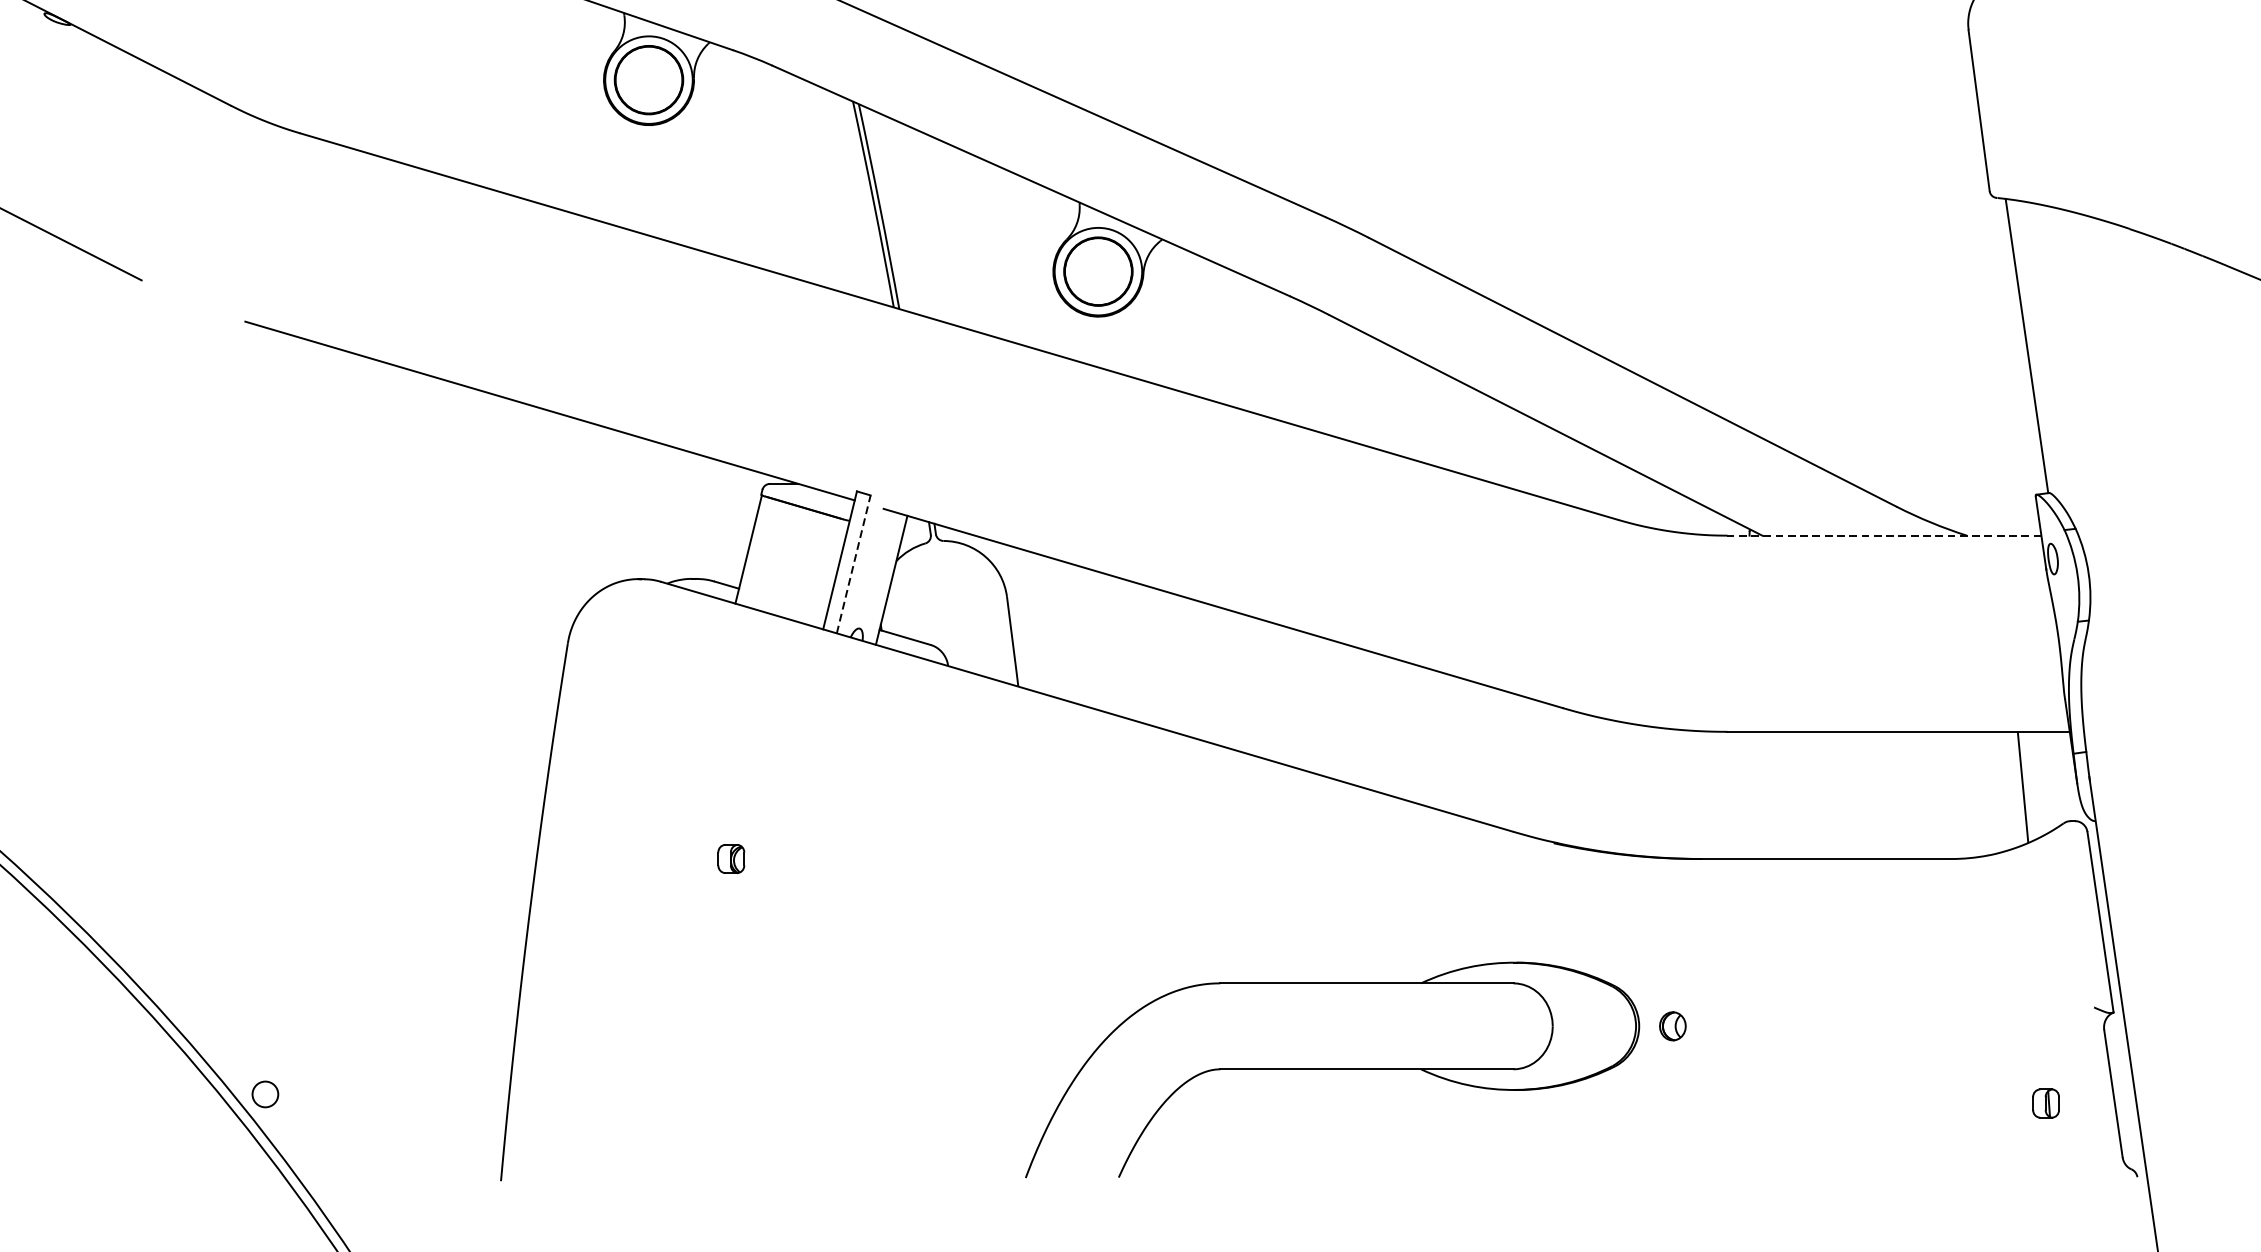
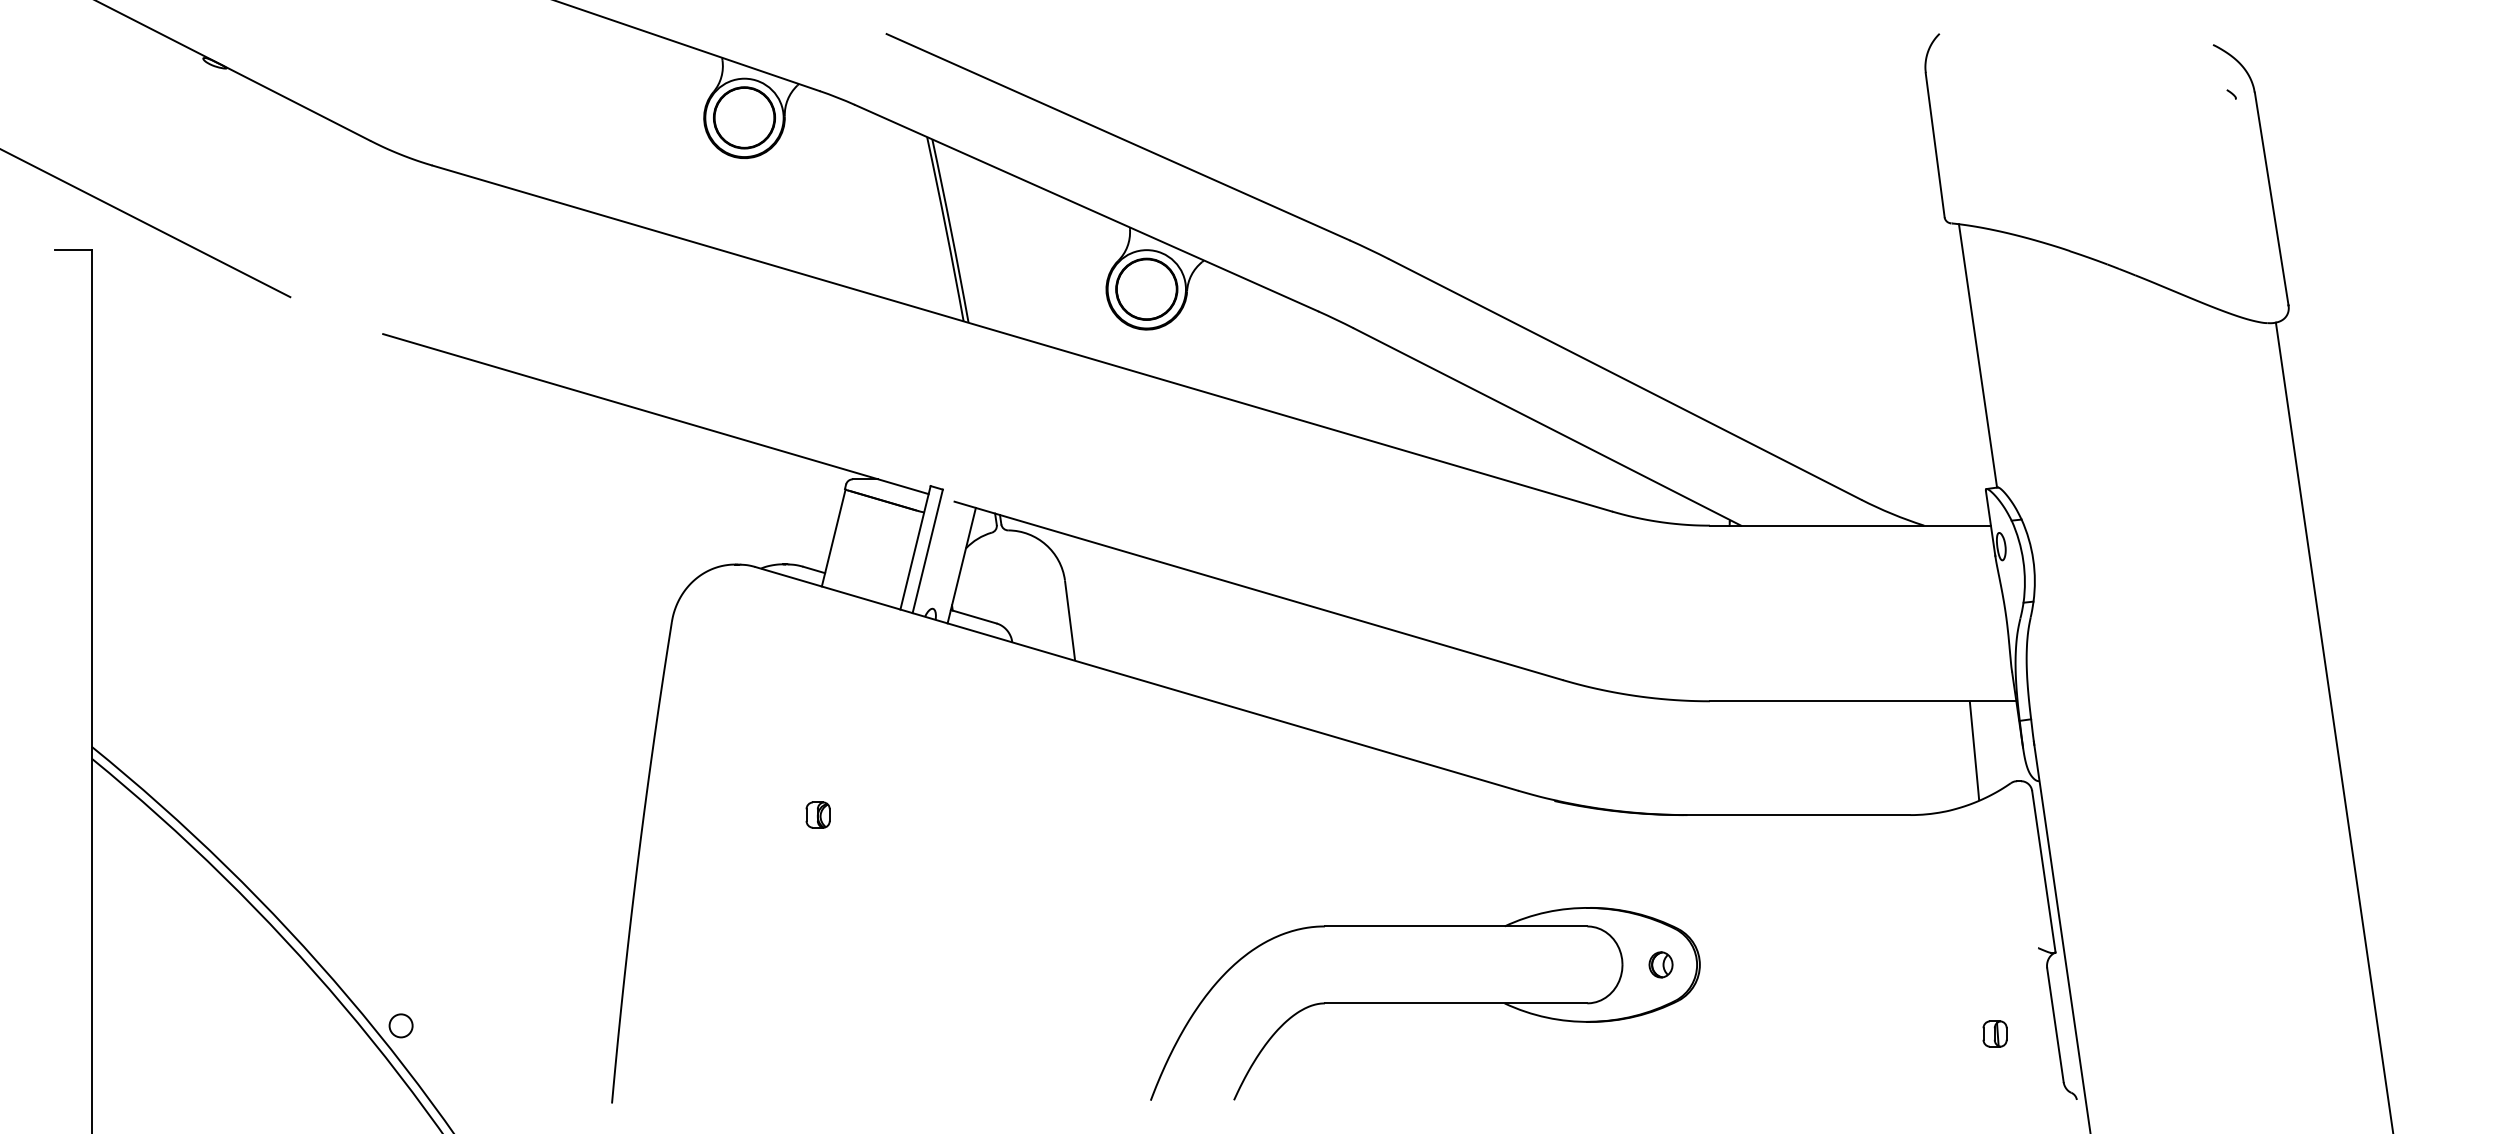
line: (1884, 535) -> (1850, 525), dashed -> solid
line: (853, 564) -> (927, 551), dashed -> solid
part: (1332, 1069) -> (1425, 1003), moved

